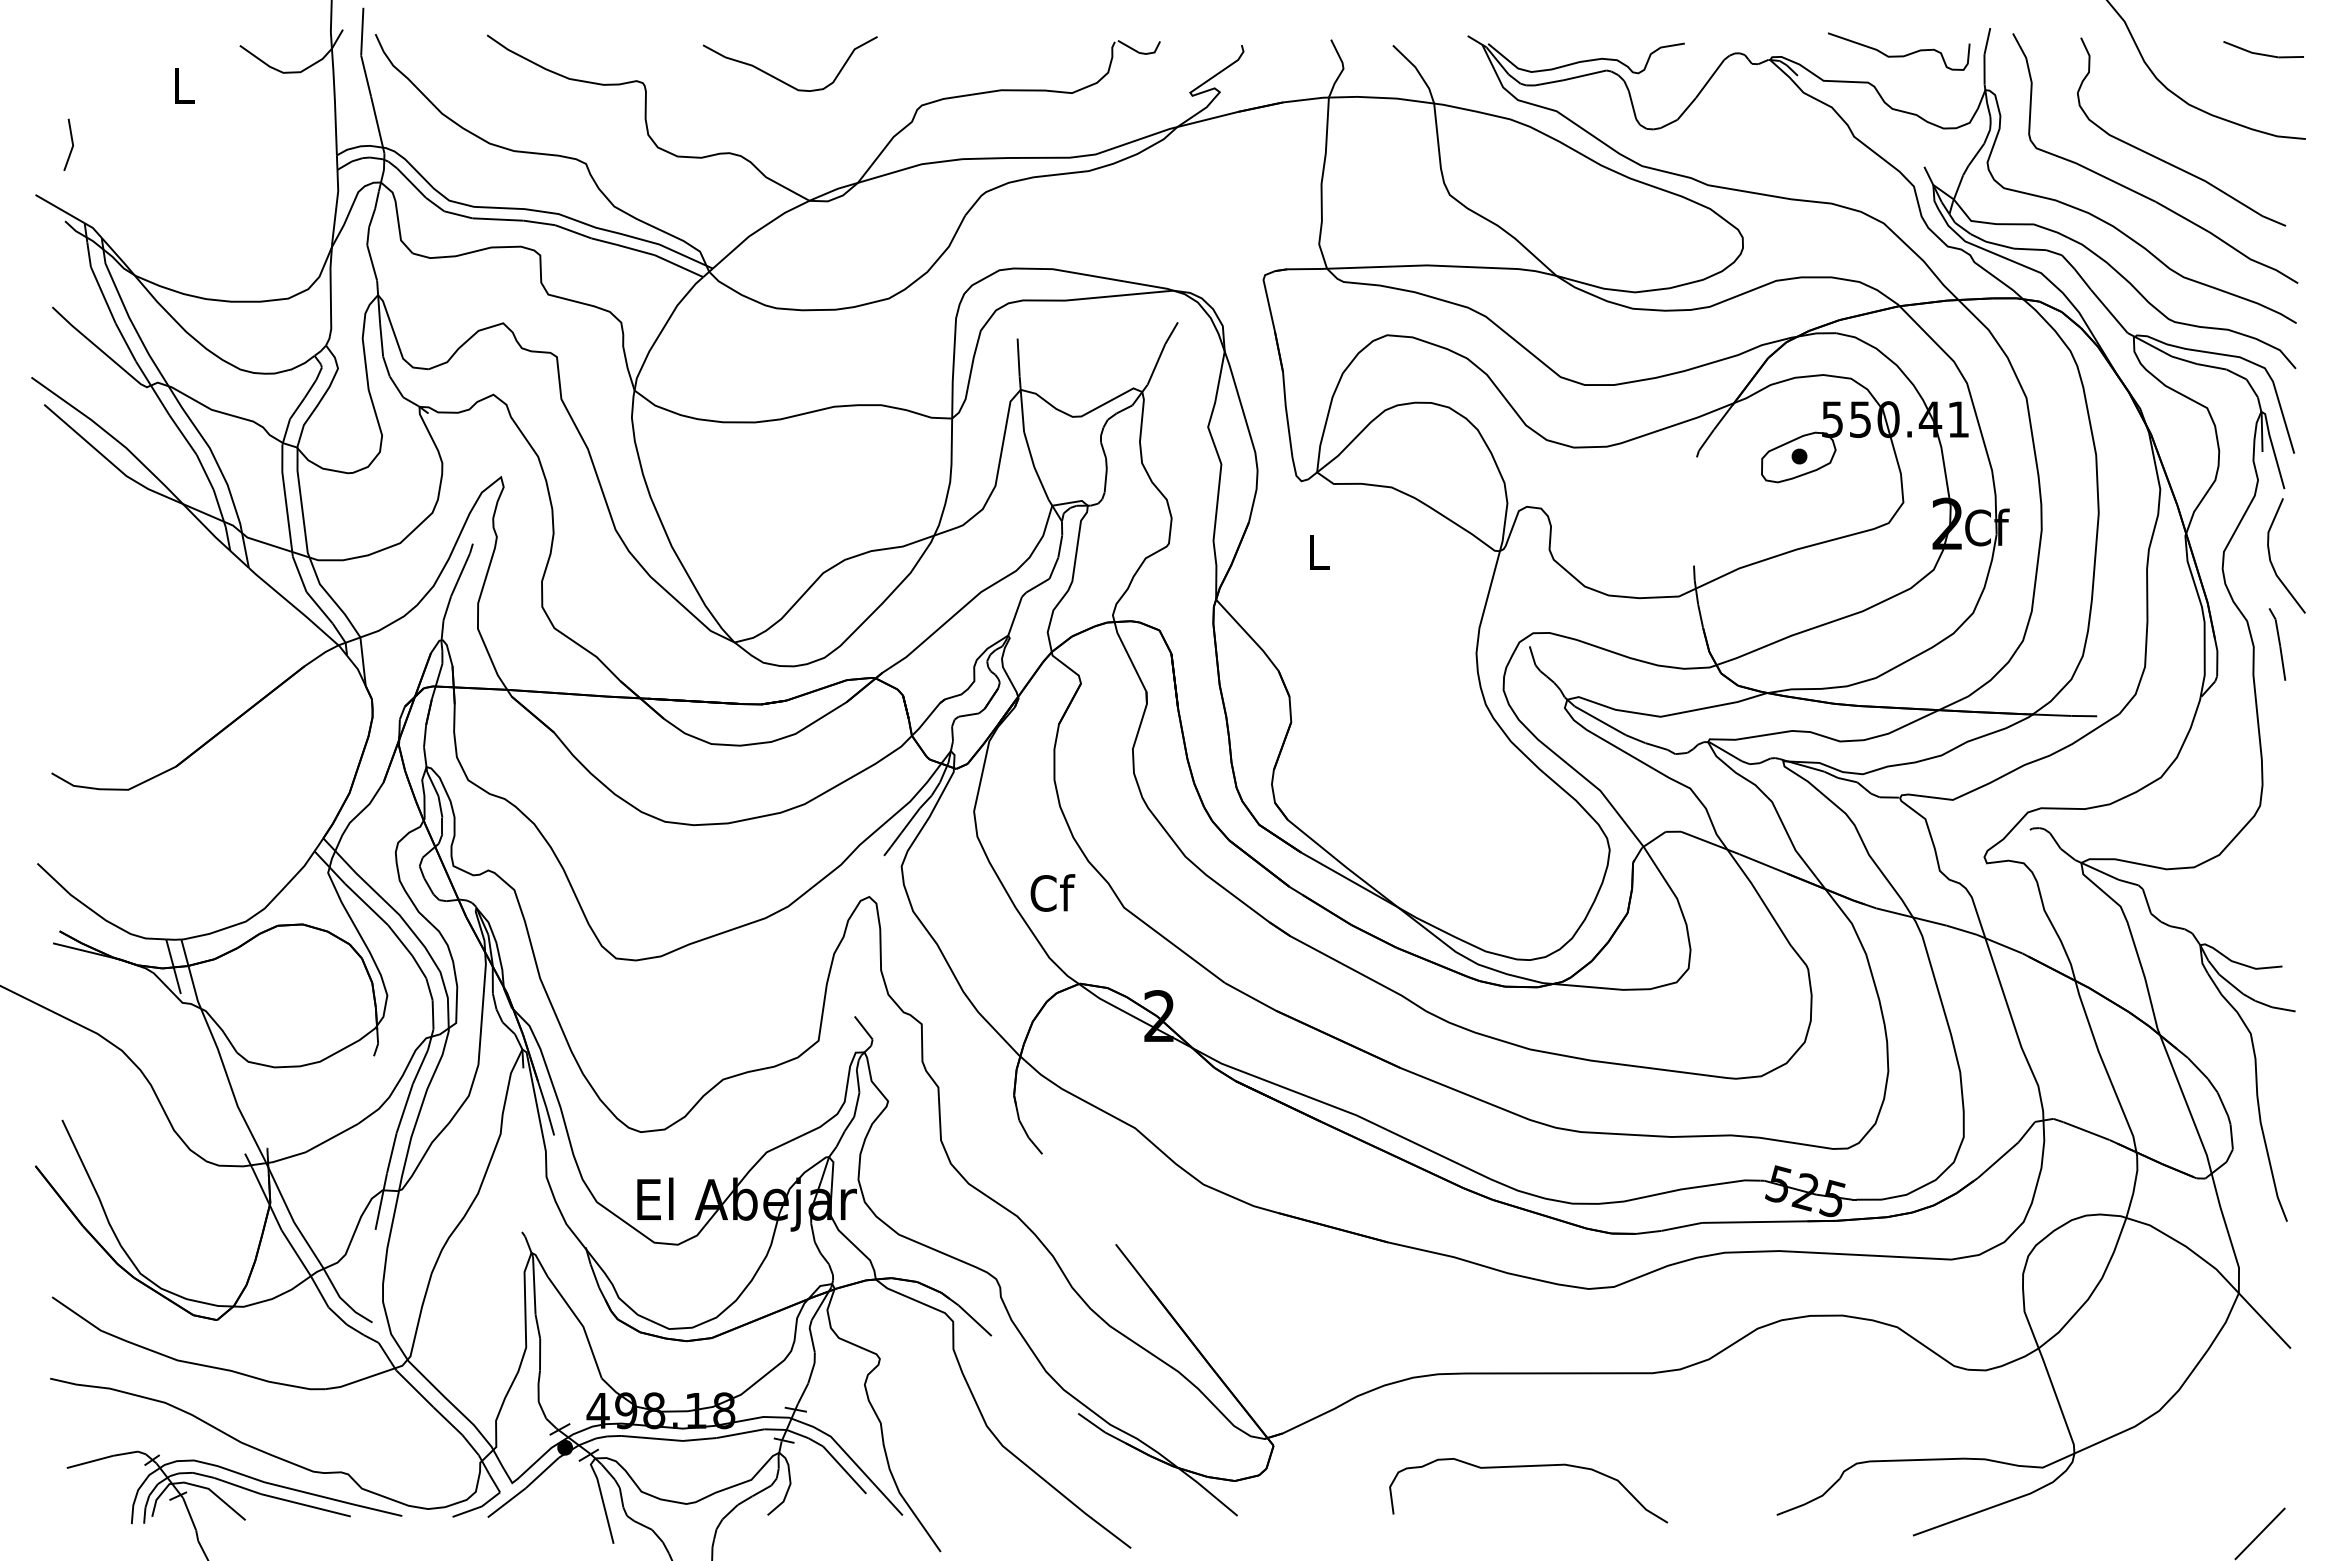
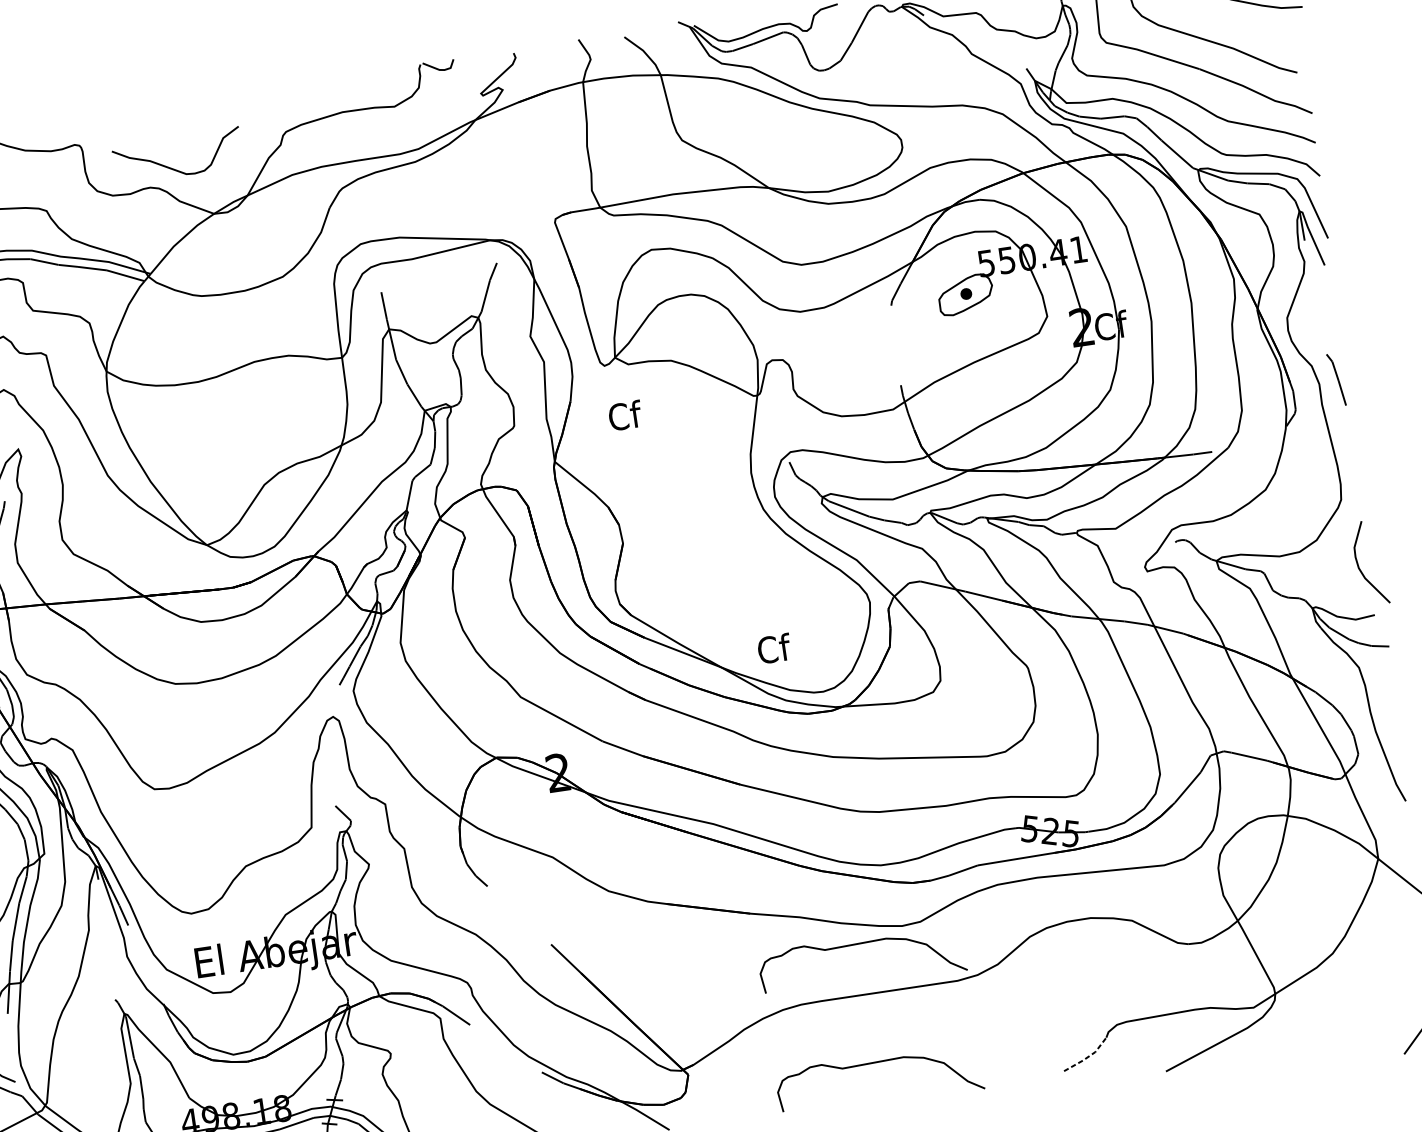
curve: (782, 80) -> (173, 168), moved
text: (1319, 551) -> (625, 415), L -> Cf
curve: (2271, 560) -> (1359, 567), moved
text: (1052, 892) -> (774, 648), moved
curve: (1525, 1305) -> (857, 944), added
line: (1811, 1501) -> (1088, 1057), solid -> dashed

